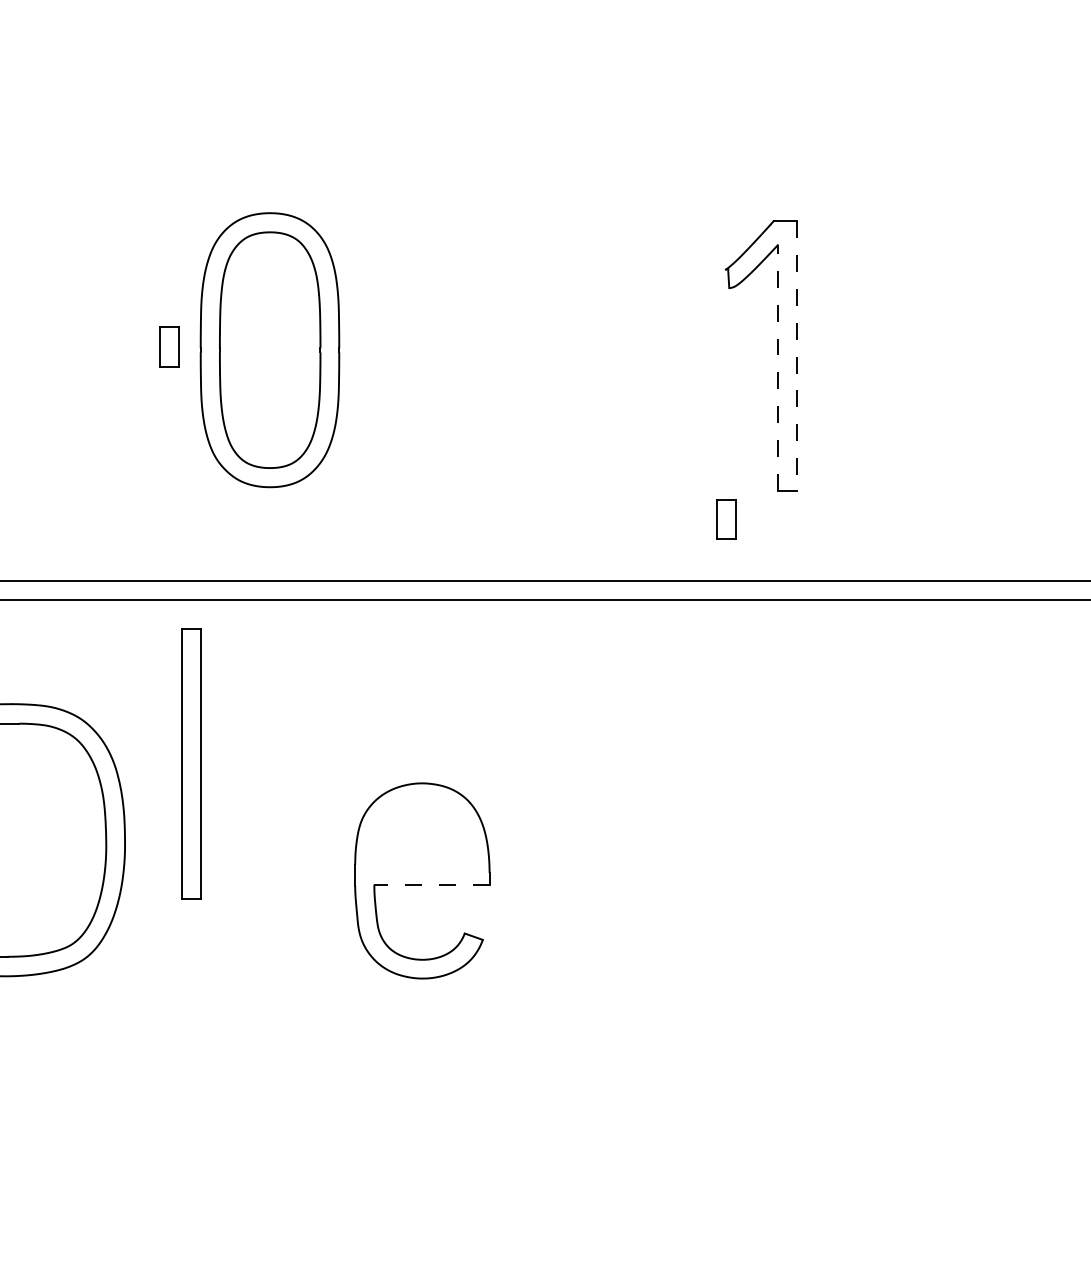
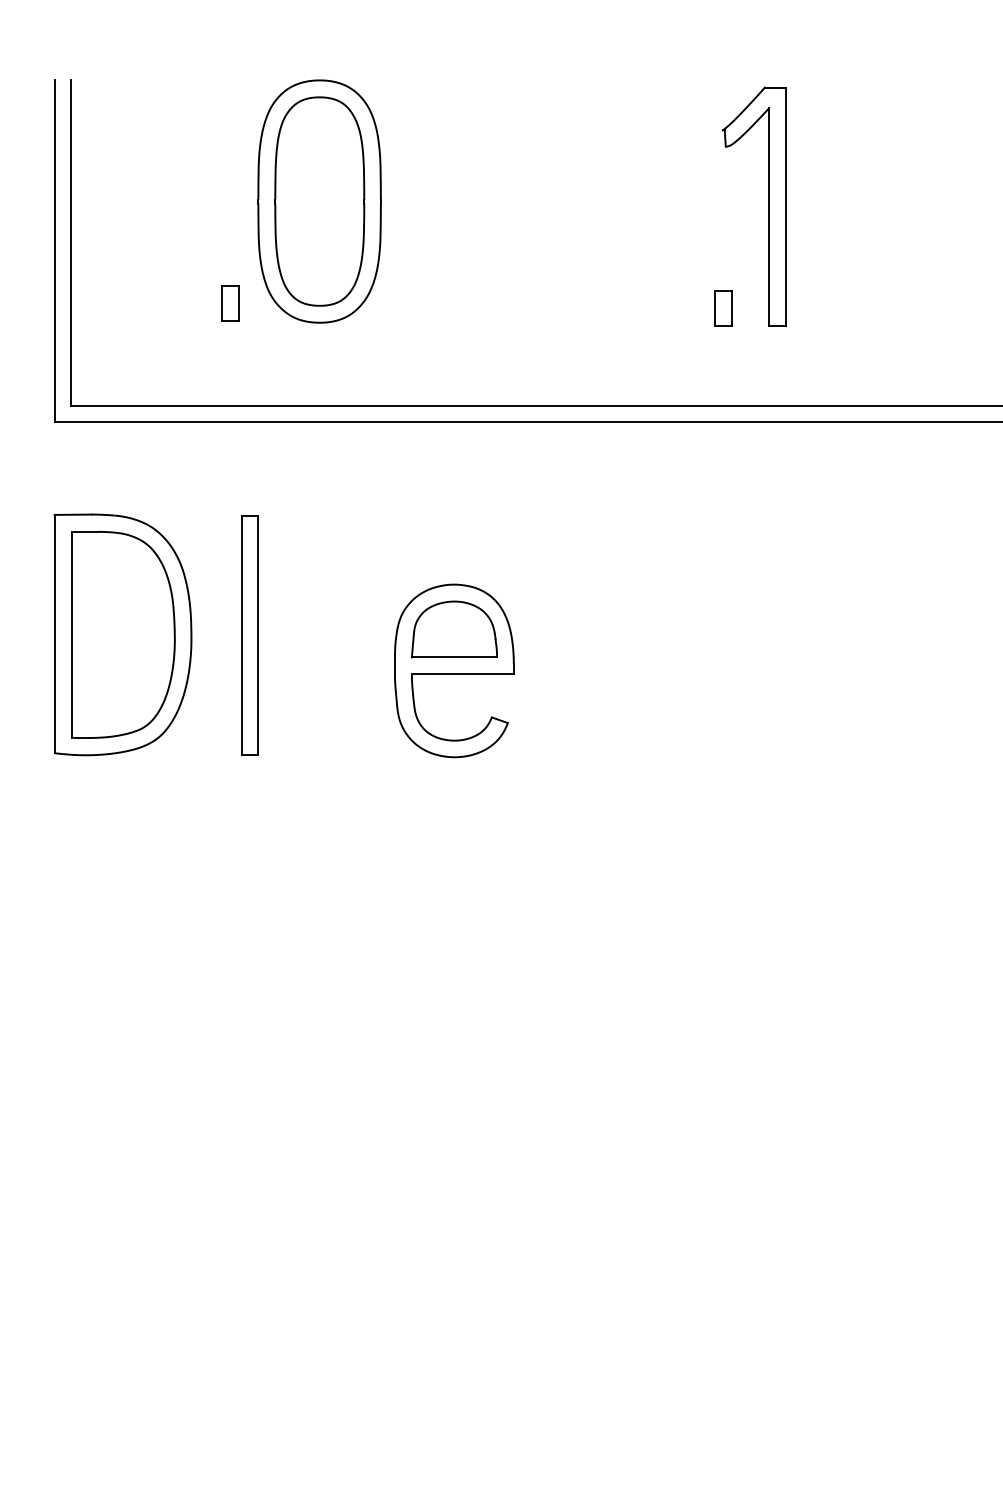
part: (169, 346) -> (230, 303), moved
line: (796, 356) -> (785, 207), dashed -> solid
line: (778, 368) -> (769, 217), dashed -> solid
part: (726, 519) -> (723, 308), moved
part: (190, 763) -> (249, 635), moved
part: (422, 834) -> (454, 629), added
line: (431, 884) -> (462, 674), dashed -> solid

